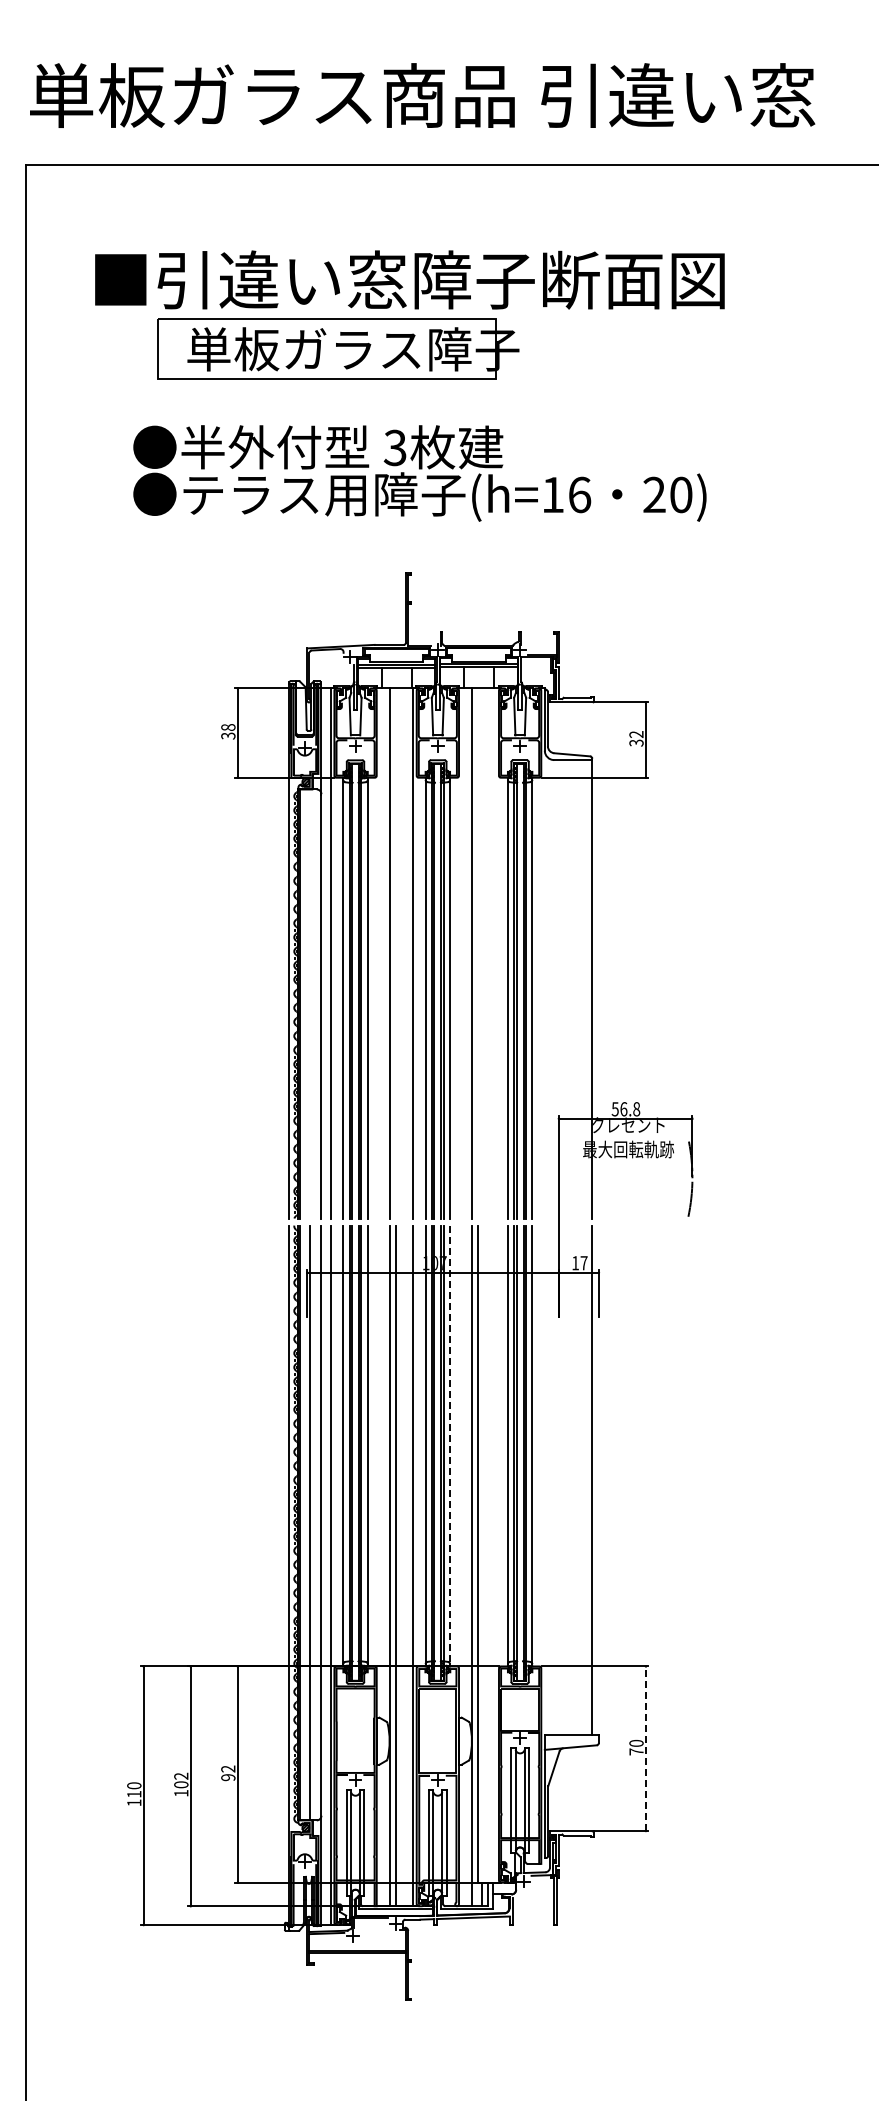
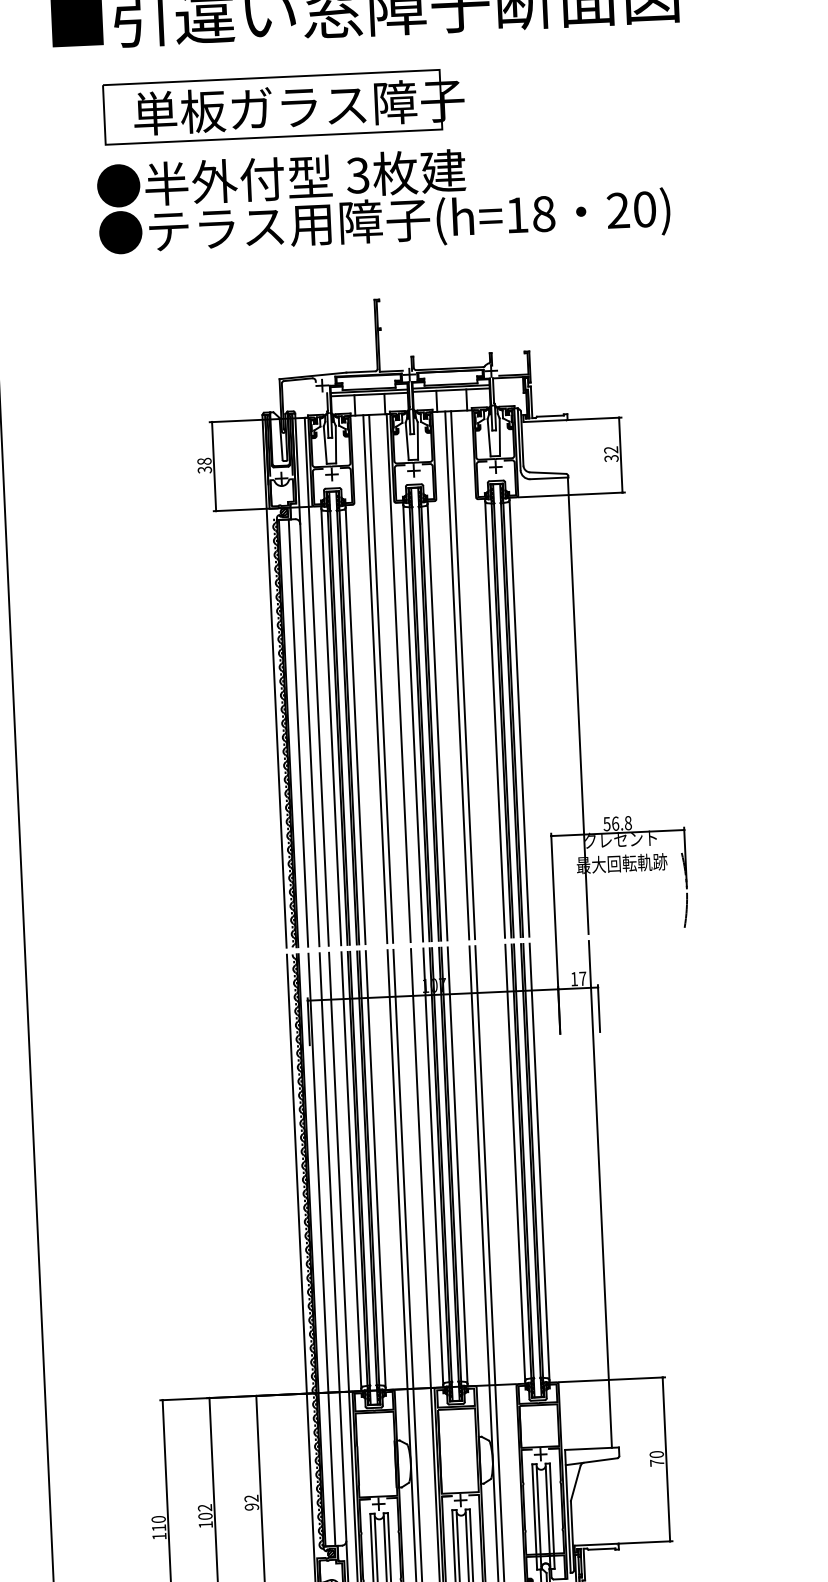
part: (338, 348) -> (284, 106), moved
text: (579, 494) -> (543, 213), (h=16 -> (h=18
line: (395, 953) -> (381, 678), added
line: (477, 953) -> (462, 675), added
line: (310, 1003) -> (298, 732), added
line: (450, 1445) -> (458, 1166), dashed -> solid
line: (645, 1748) -> (665, 1459), dashed -> solid

